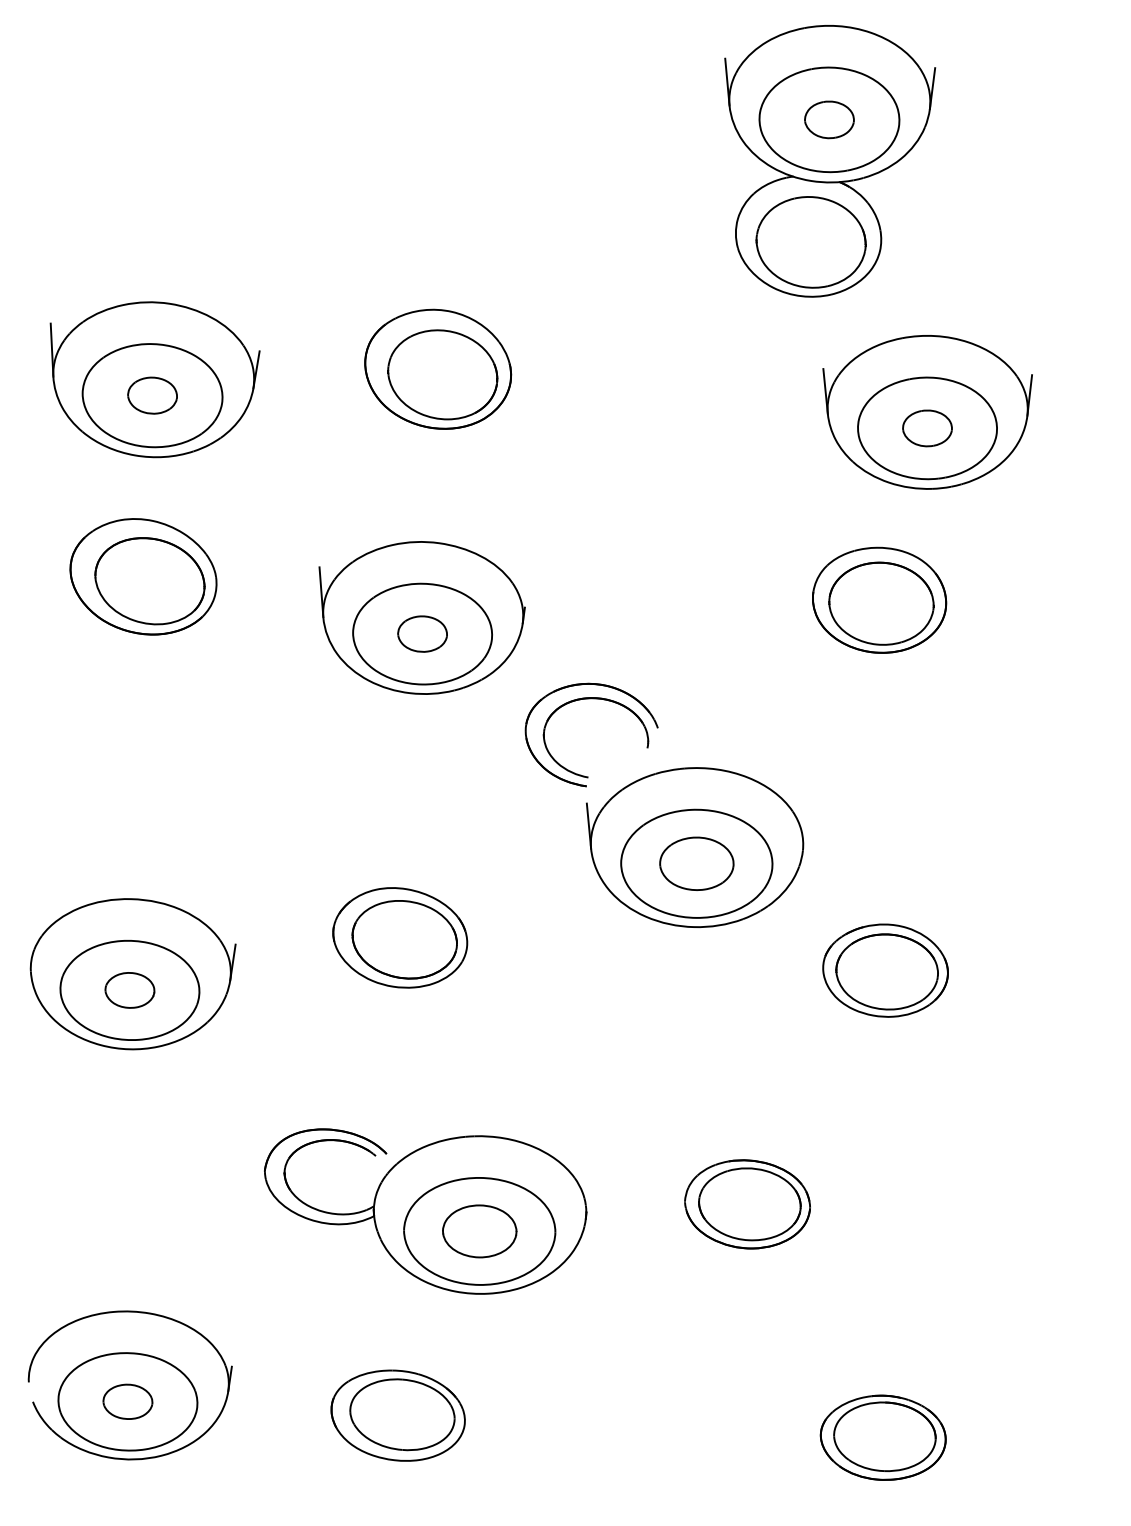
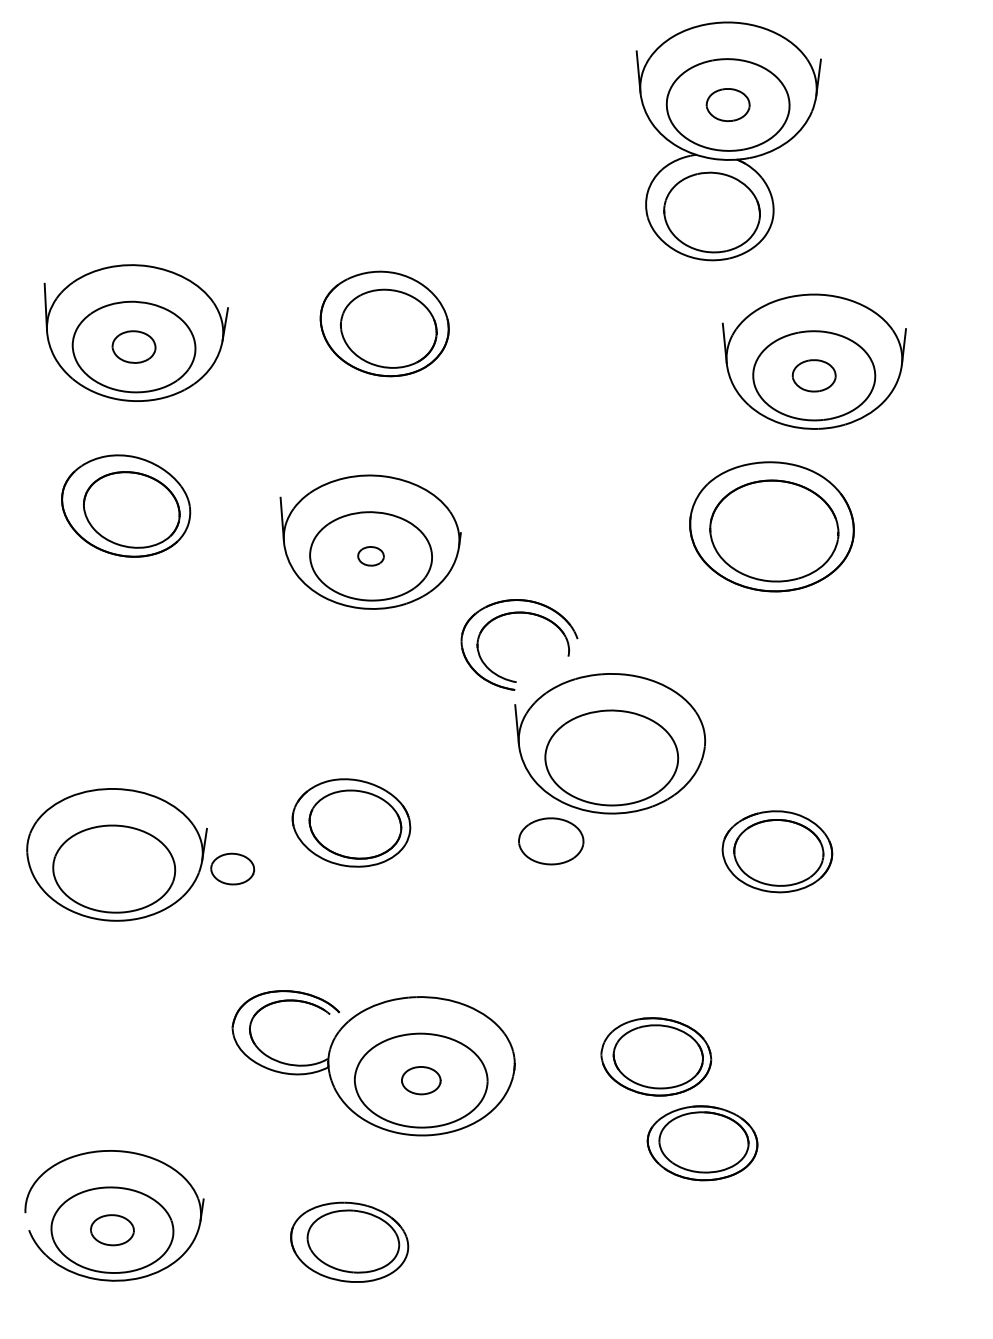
part: (879, 599) -> (772, 525), size x1.4
part: (422, 633) -> (370, 555), size x0.6
part: (696, 863) -> (550, 841), moved
part: (129, 990) -> (232, 869), moved
part: (479, 1231) -> (421, 1080), size x0.6
part: (882, 1437) -> (701, 1143), moved

